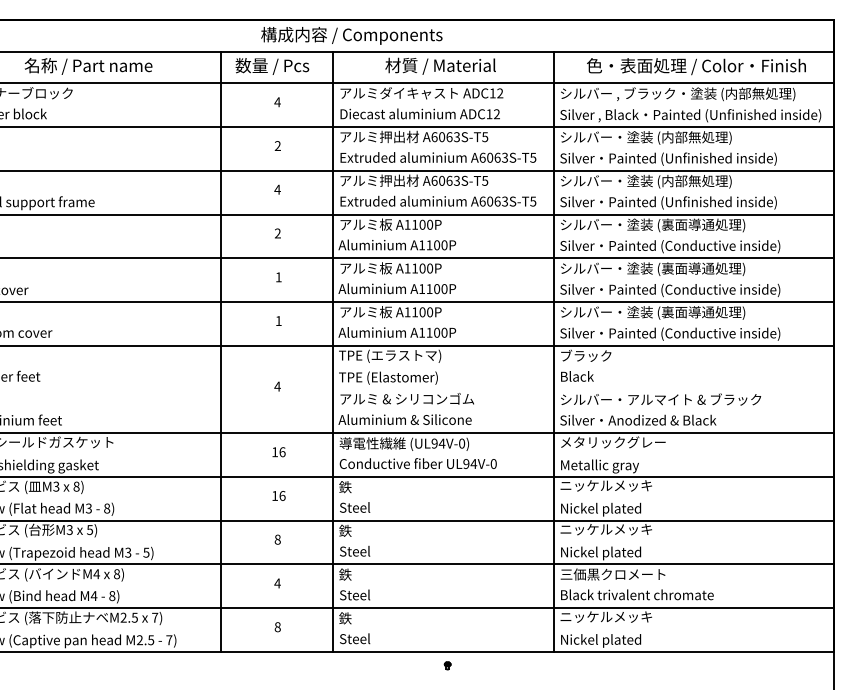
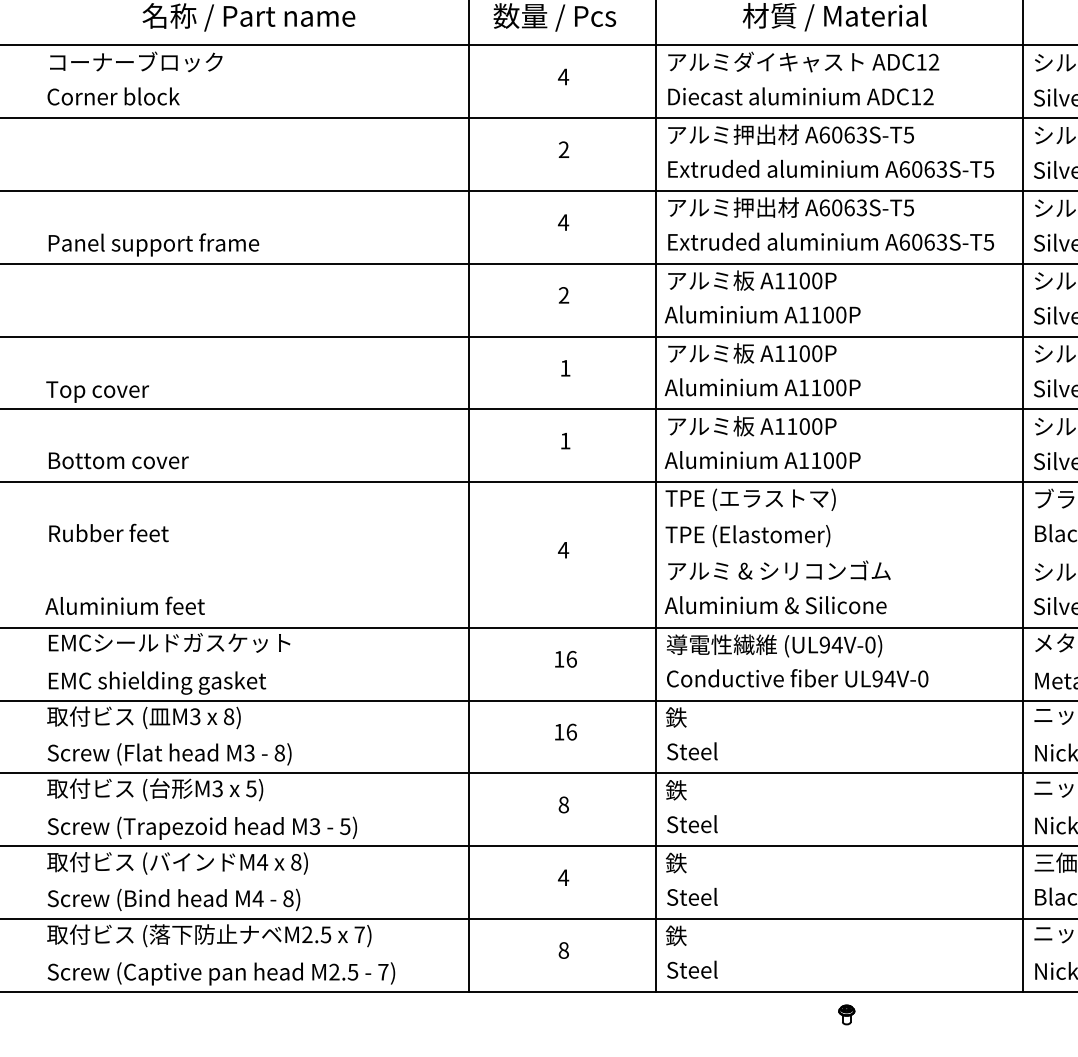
part: (447, 665) -> (846, 1014), size x1.6

